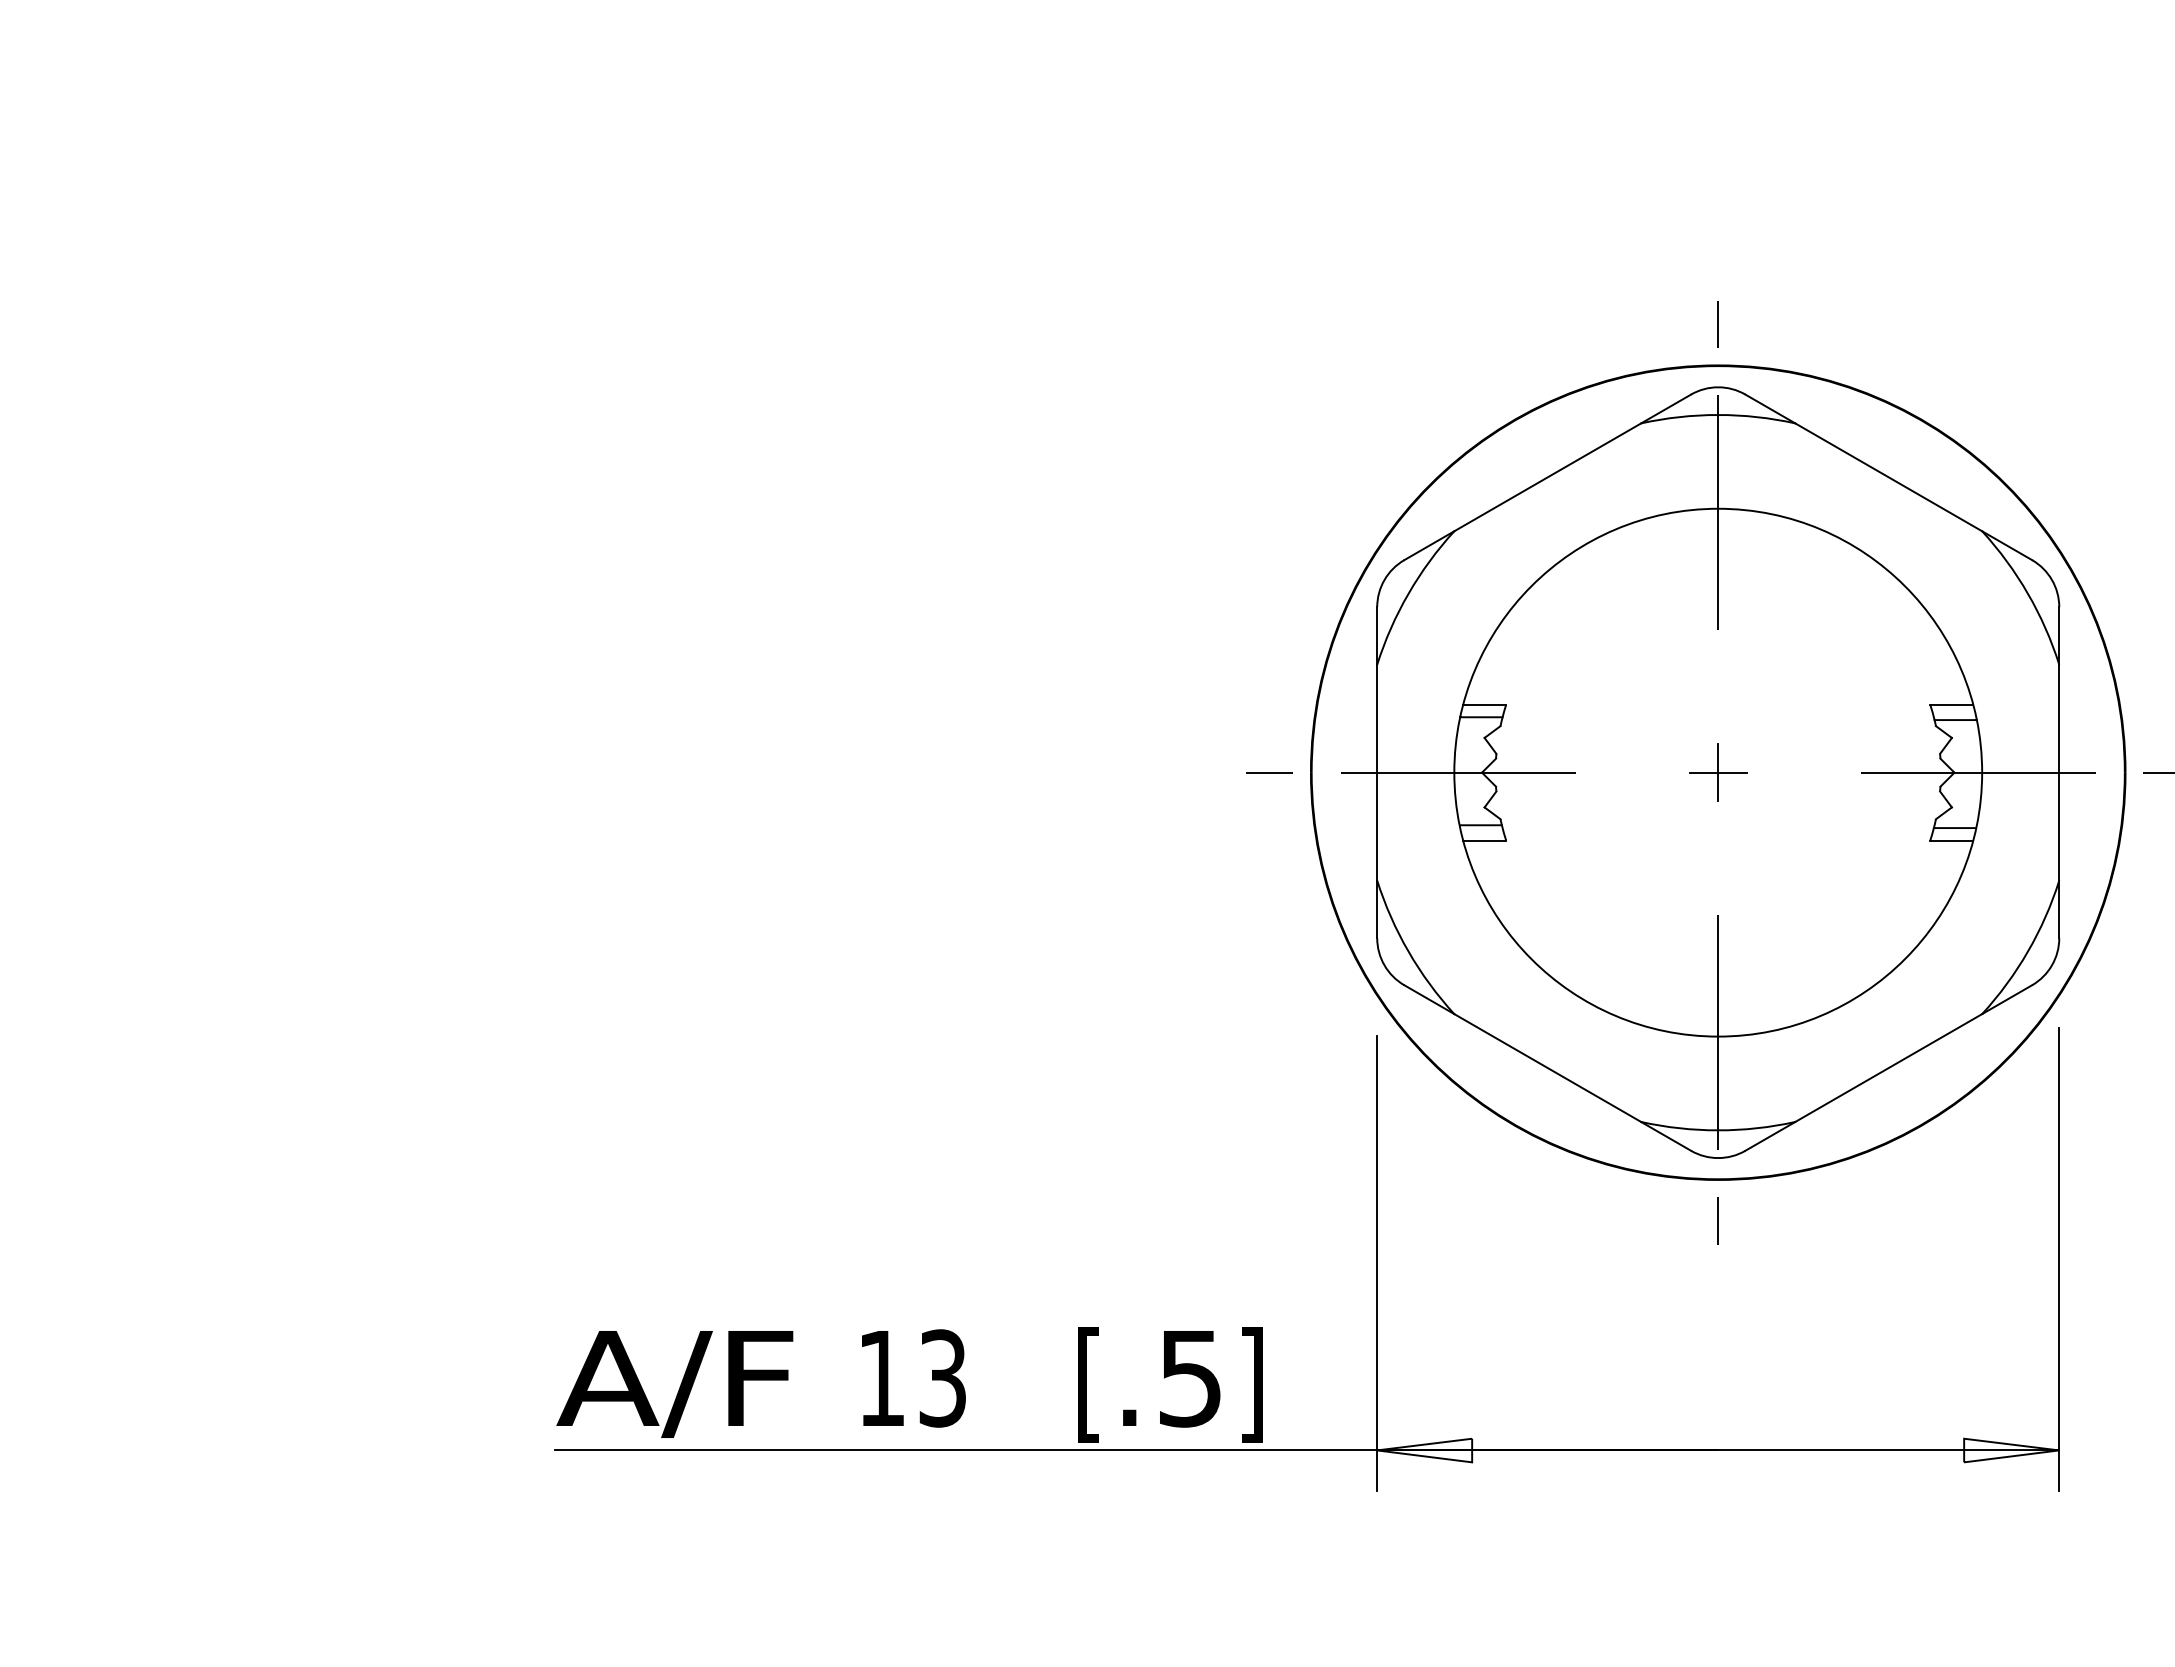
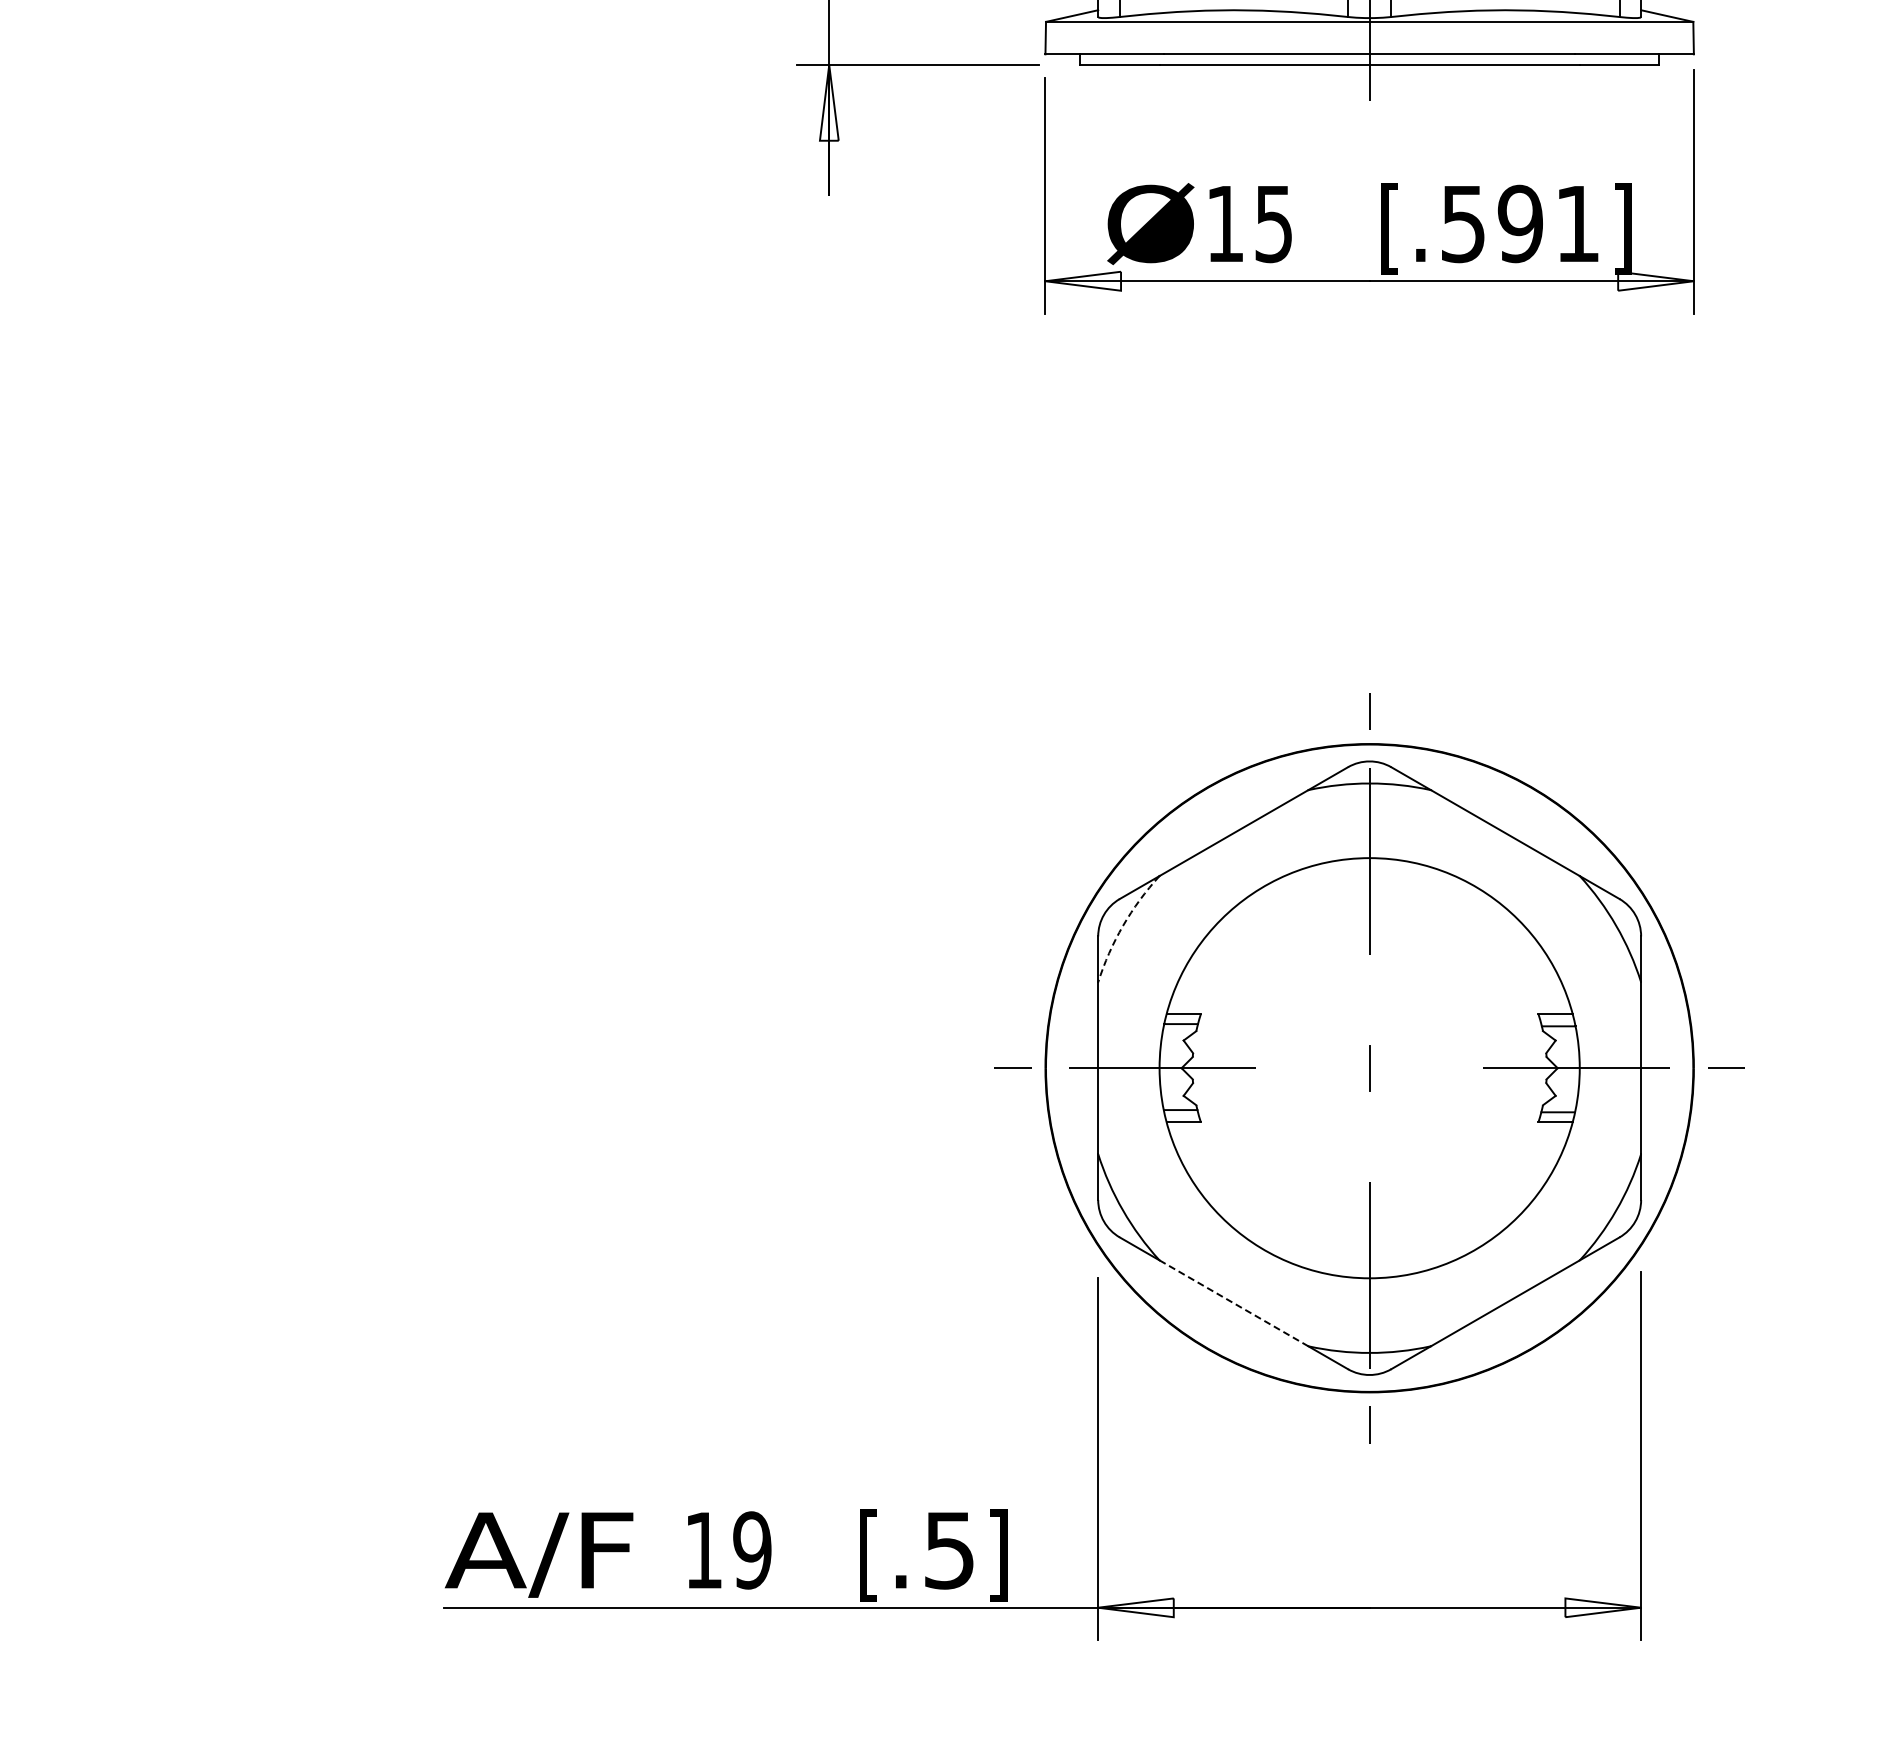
arc: (1408, 593) -> (1123, 925), solid -> dashed
line: (1718, 773) -> (1369, 1068), removed
line: (1547, 1068) -> (1233, 1303), solid -> dashed
text: (942, 1378) -> (752, 1550), 13 -> 19

